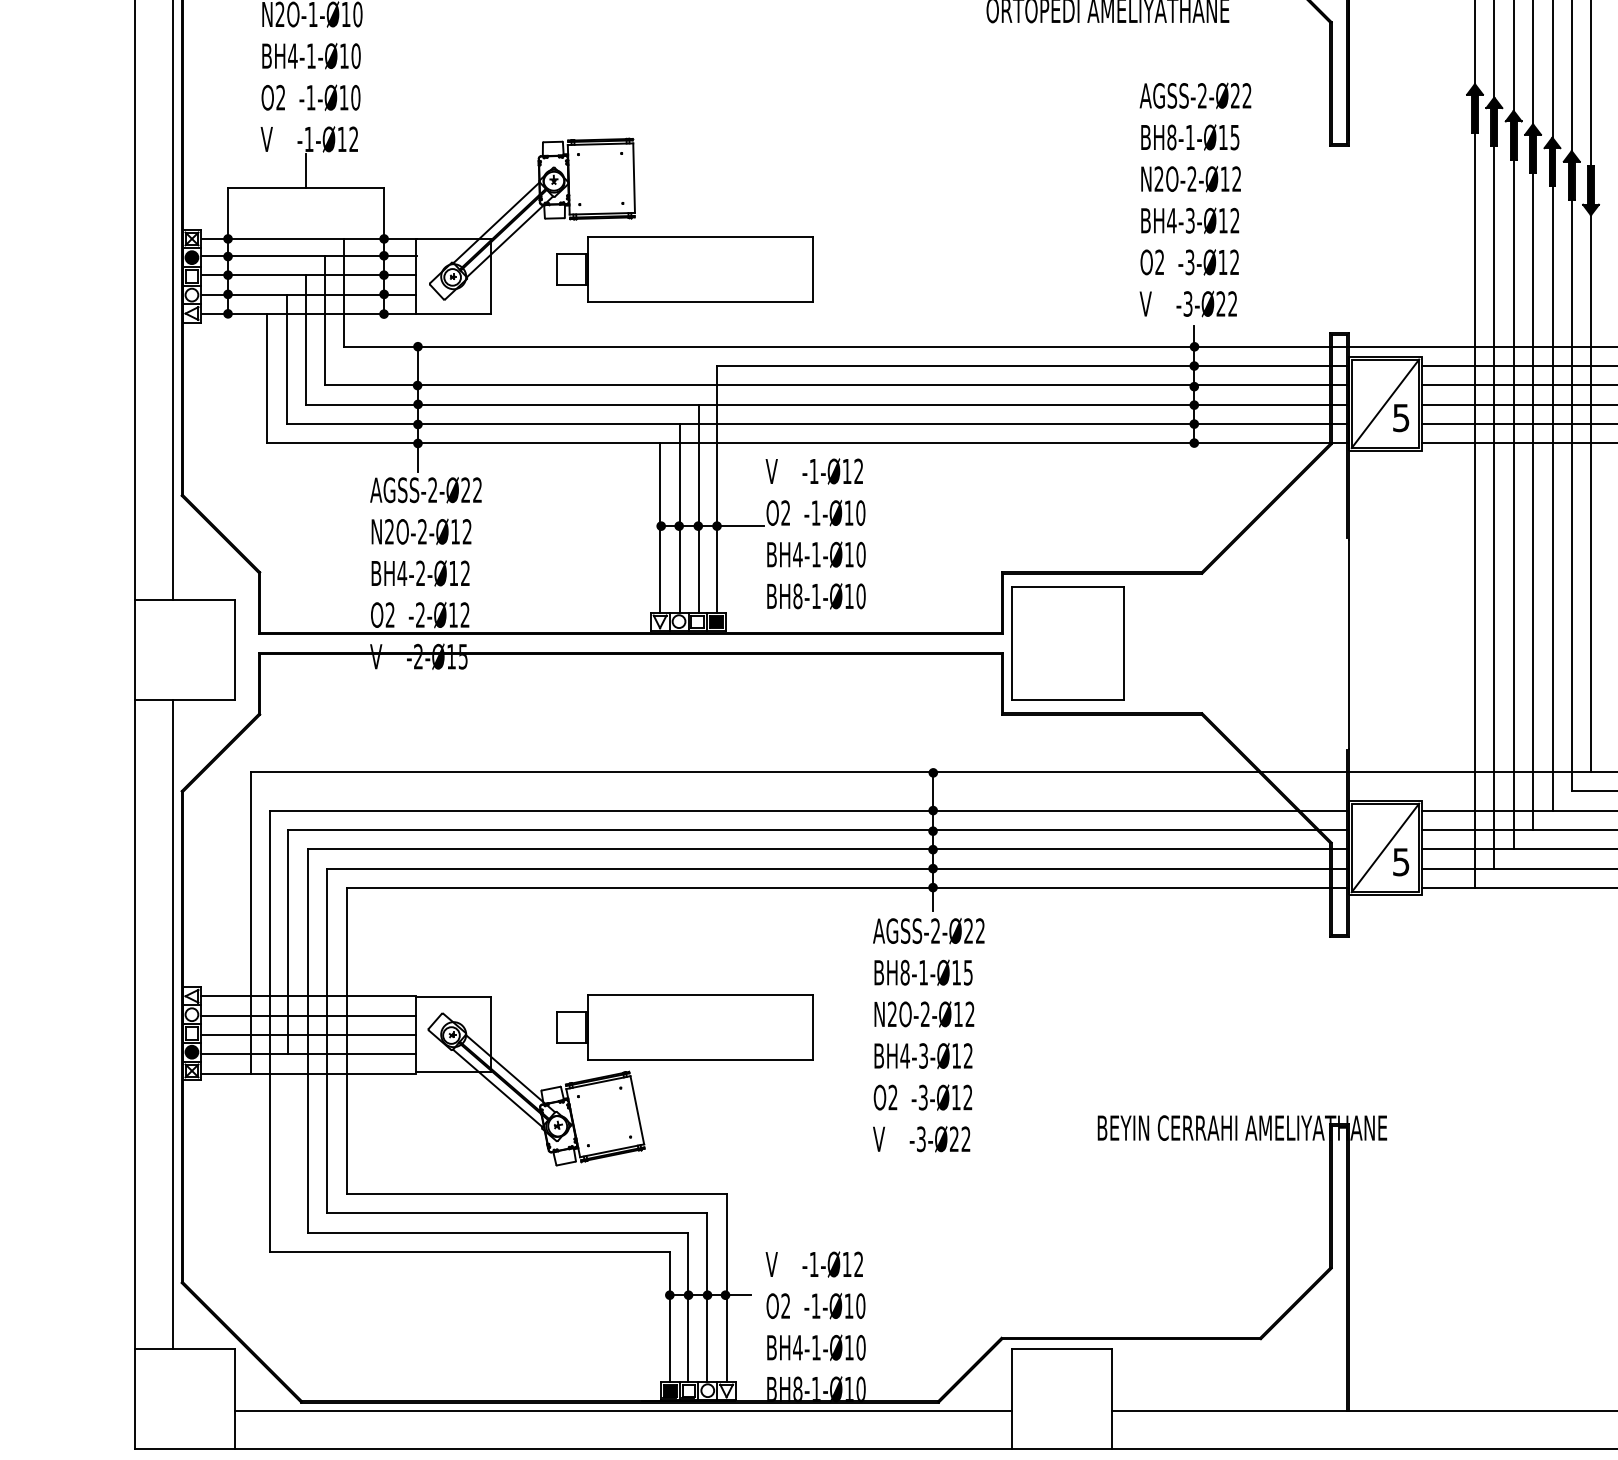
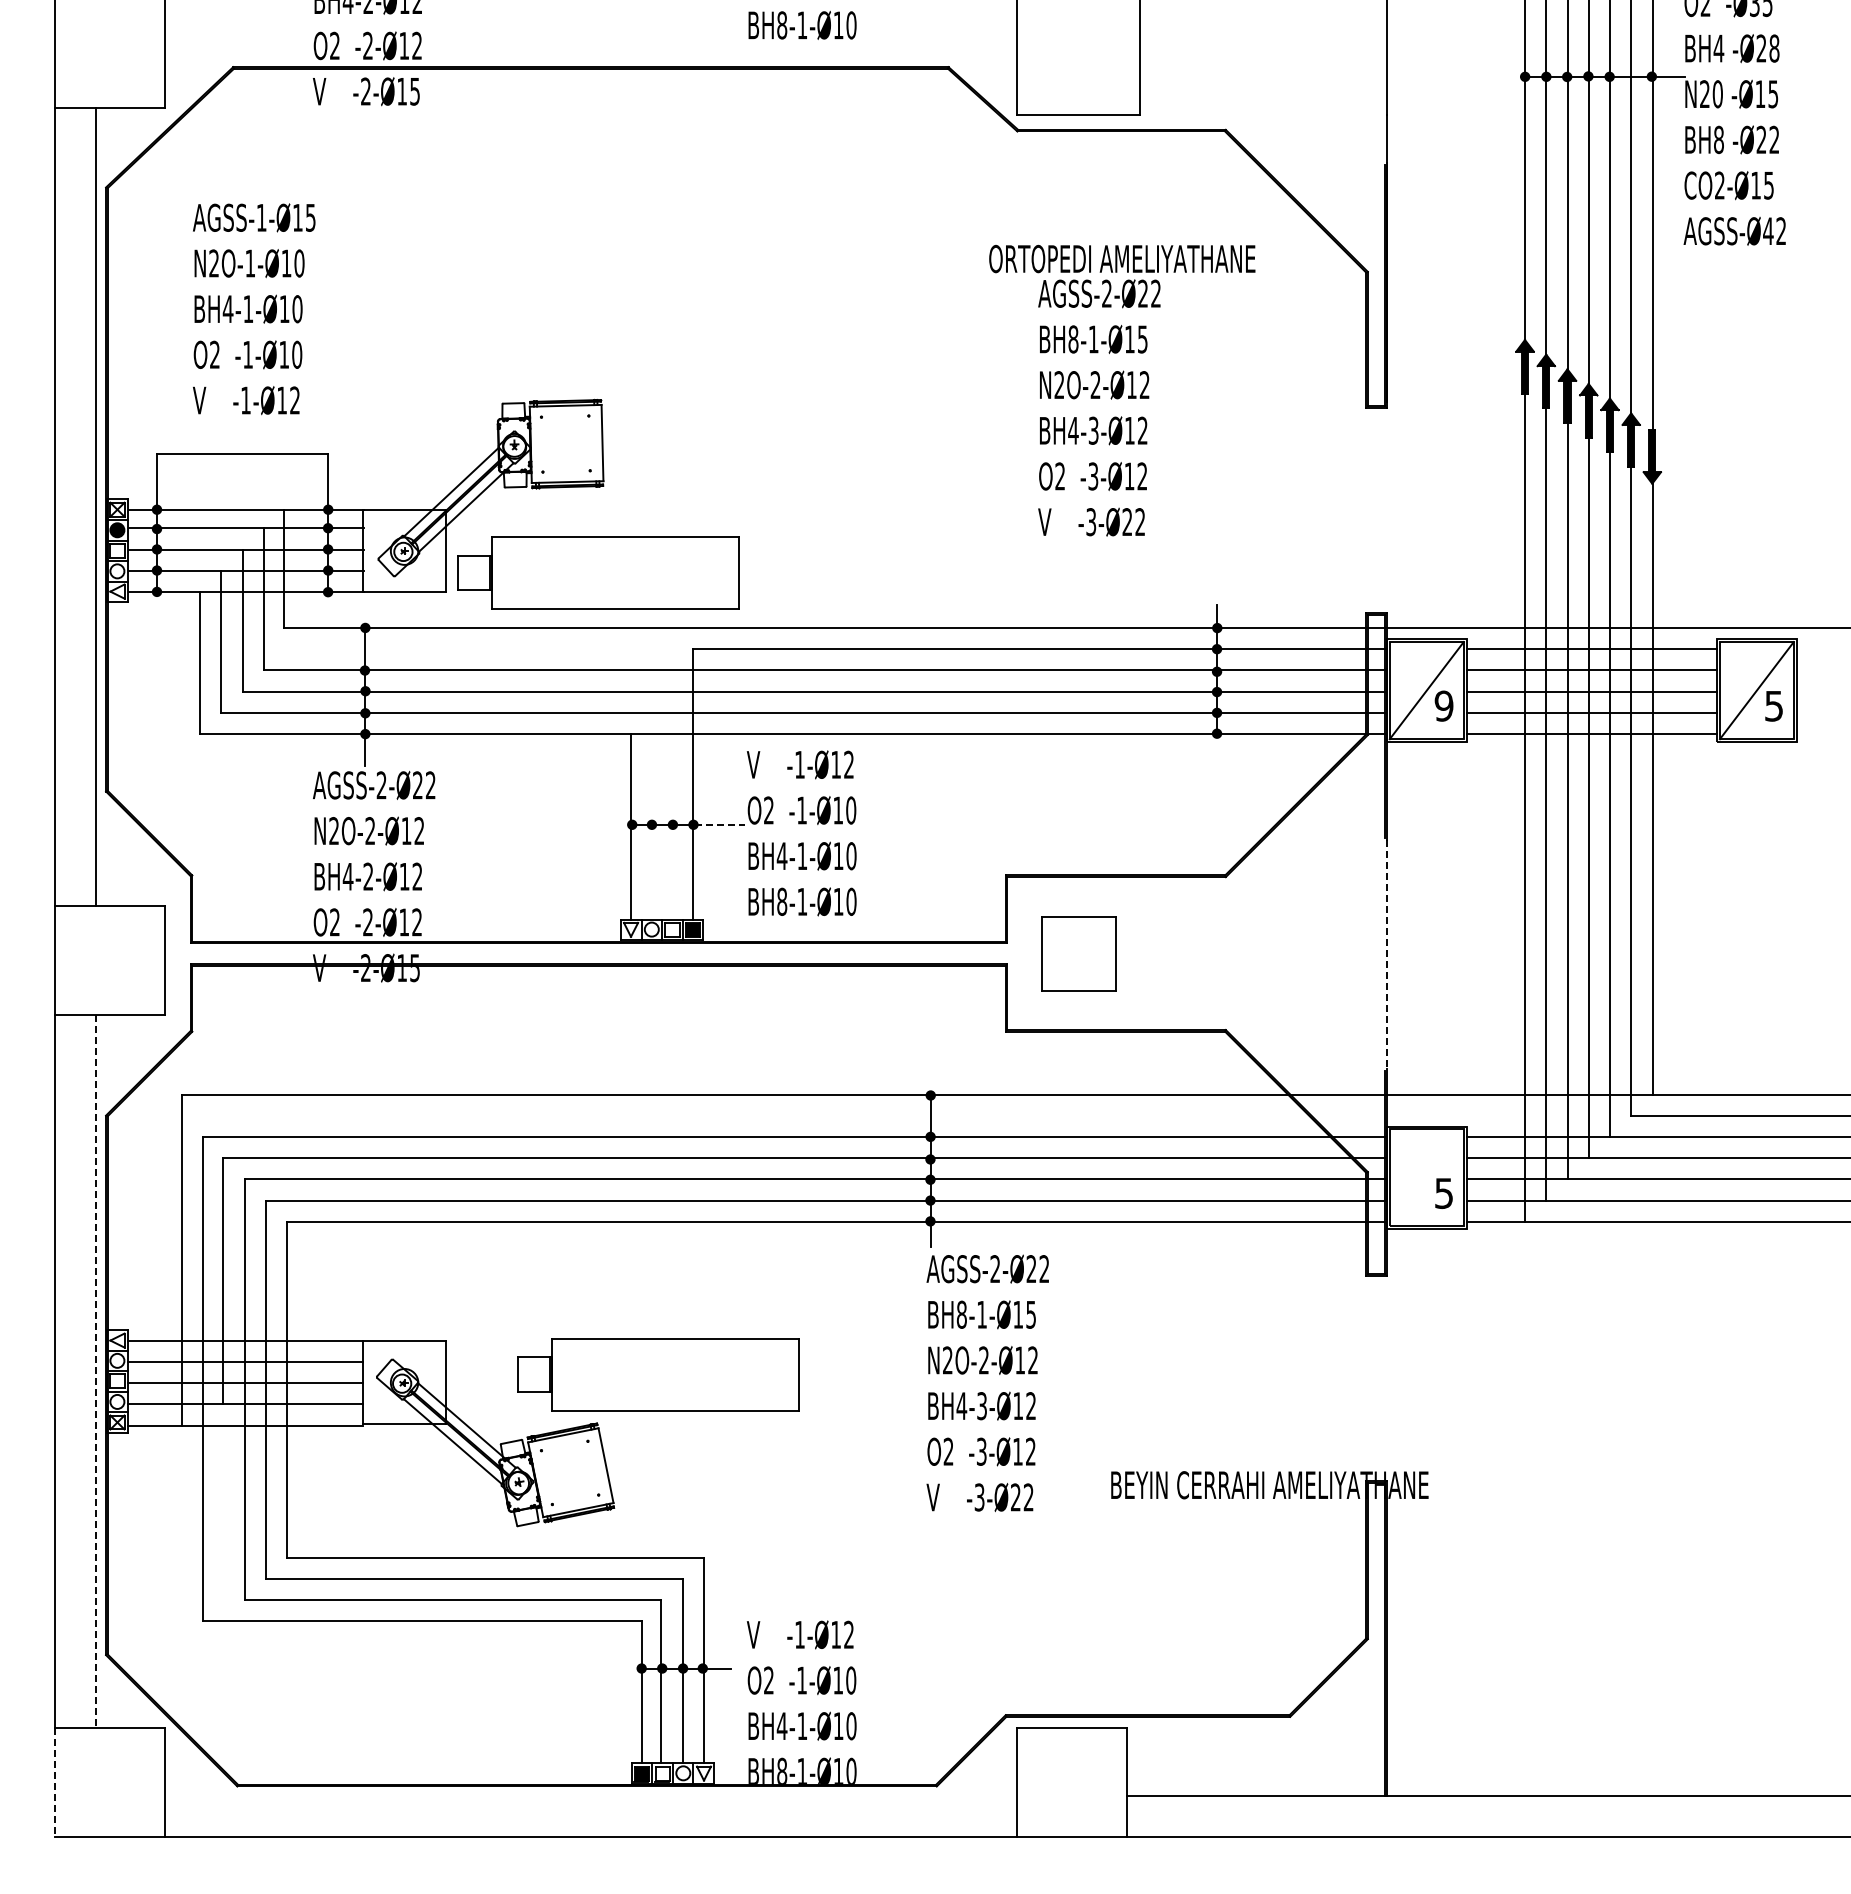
line: (305, 171) -> (242, 435), removed
text: (1195, 199) -> (1099, 407), moved
part: (685, 268) -> (598, 572), moved
text: (1400, 417) -> (1443, 705), 5 -> 9
line: (698, 508) -> (673, 805), removed
line: (679, 517) -> (652, 815), removed
line: (741, 525) -> (720, 824), solid -> dashed
part: (1067, 643) -> (1078, 953), size x0.6
line: (1348, 644) -> (1386, 954), solid -> dashed
line: (1385, 847) -> (1426, 1177), removed
line: (172, 1024) -> (96, 1371), solid -> dashed
text: (928, 1035) -> (987, 1383), moved
fill: (192, 1051) -> (117, 1401), removed
line: (135, 1399) -> (55, 1782), solid -> dashed
line: (623, 1411) -> (590, 1796), removed

